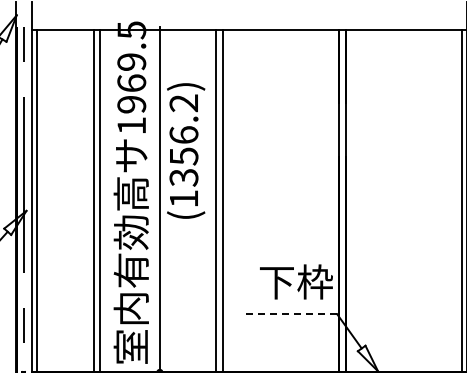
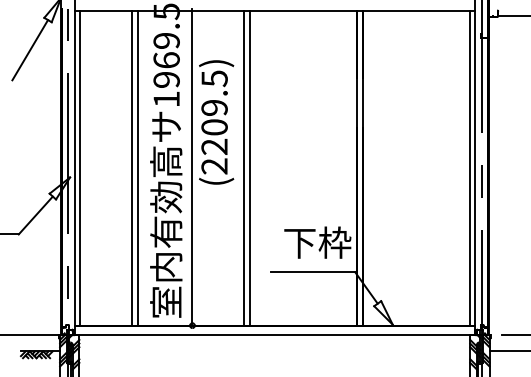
text: (183, 151) -> (214, 122), (1356.2) -> (2209.5)
line: (291, 314) -> (313, 272), dashed -> solid

